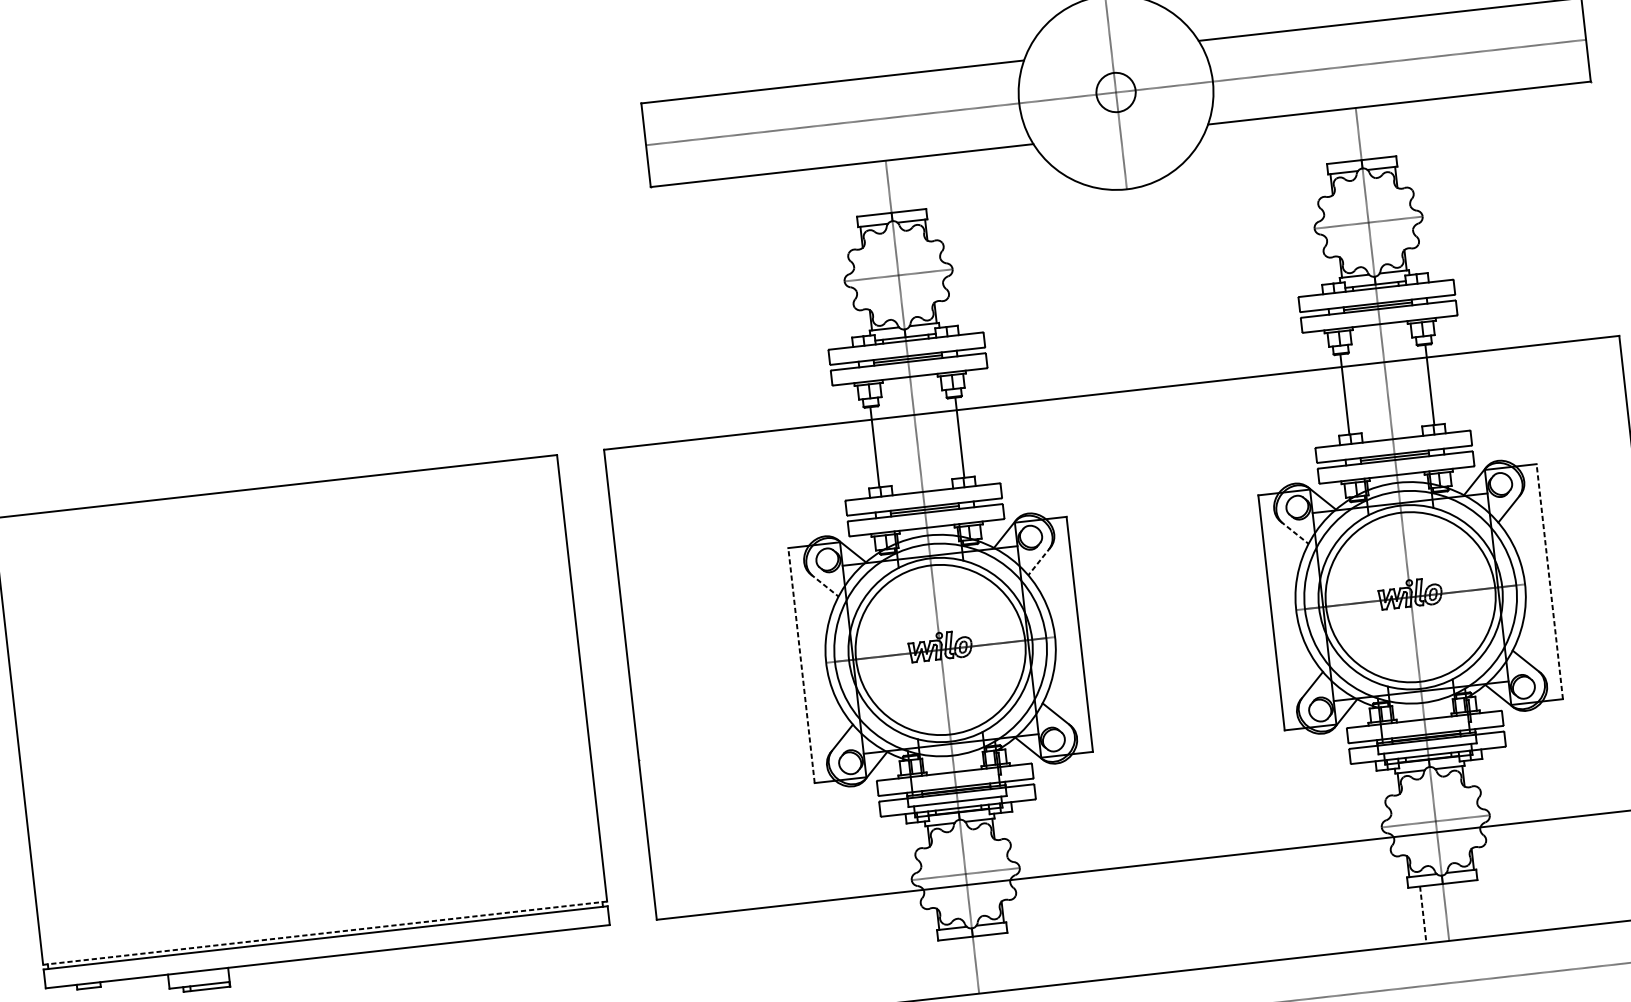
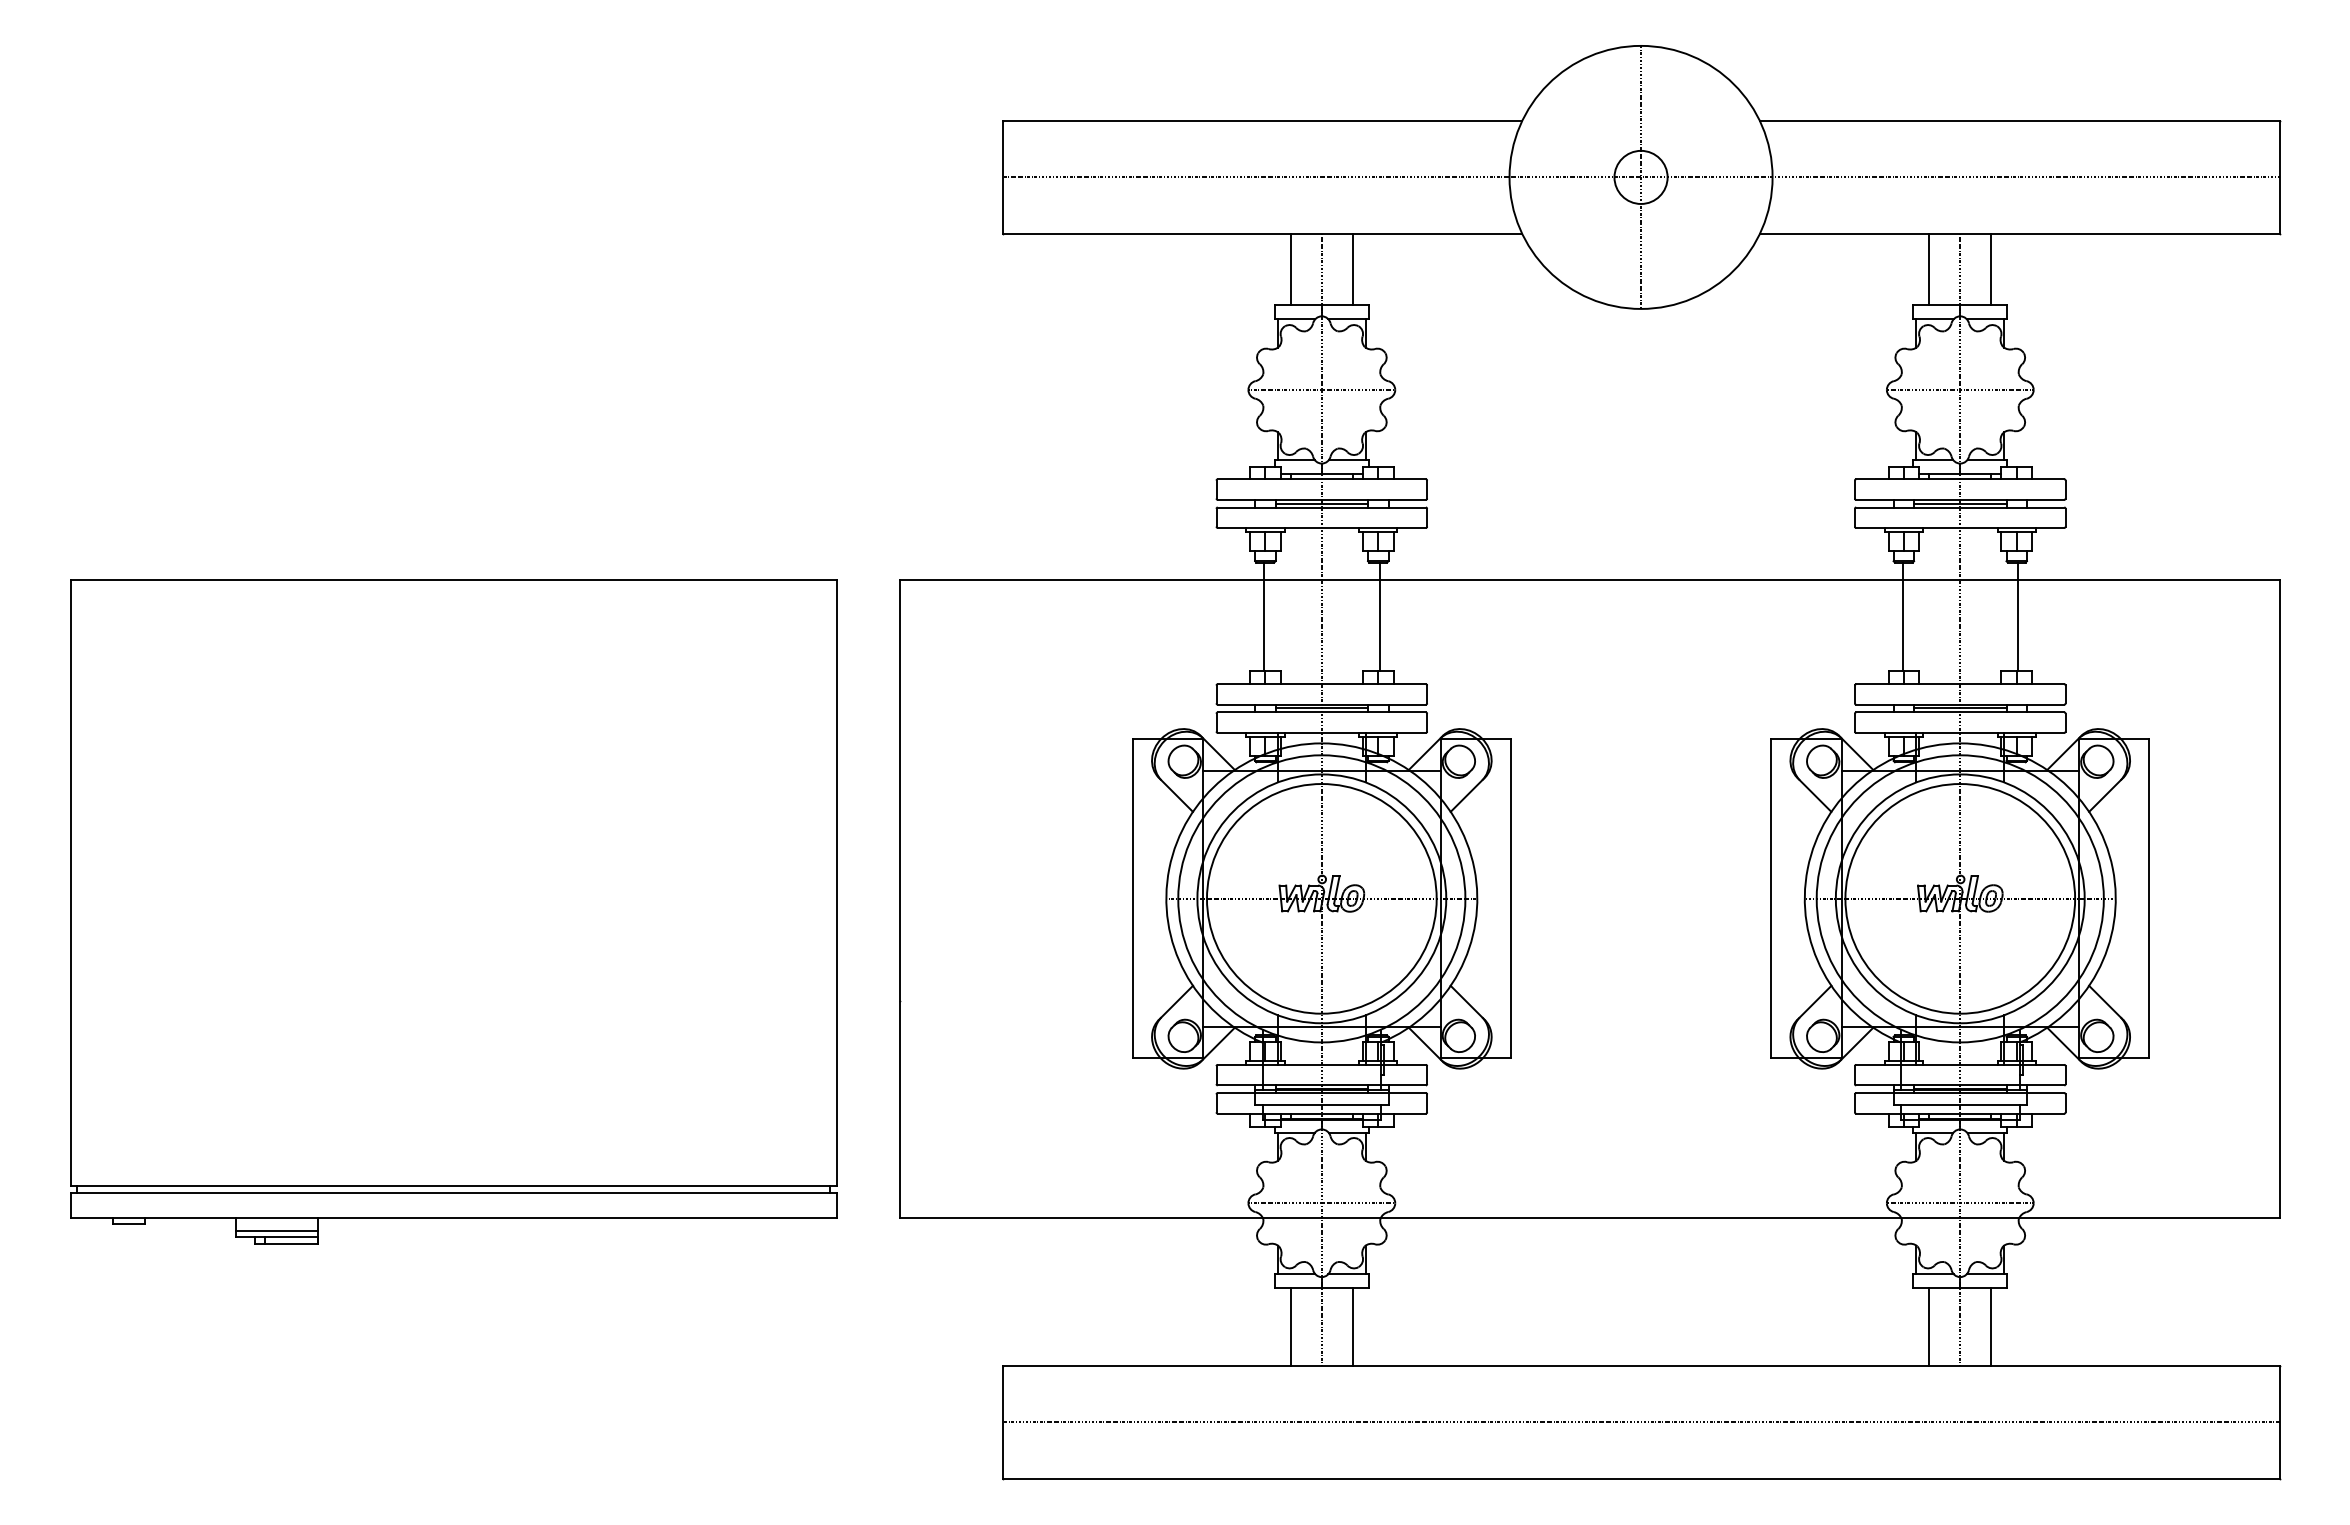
line: (1381, 131) -> (1991, 269), added
line: (1336, 136) -> (1929, 269), added
line: (911, 184) -> (1352, 269), added
line: (865, 189) -> (1290, 269), added
line: (1294, 533) -> (1814, 795), dashed -> solid
line: (1039, 561) -> (1467, 795), dashed -> solid
line: (1549, 581) -> (2149, 898), dashed -> solid
line: (825, 585) -> (1176, 795), dashed -> solid
line: (801, 665) -> (1132, 898), dashed -> solid
line: (1468, 909) -> (1991, 1326), added
line: (1423, 915) -> (1929, 1327), dashed -> solid
line: (325, 933) -> (454, 1186), dashed -> solid
line: (998, 962) -> (1352, 1326), added
line: (952, 967) -> (1290, 1326), added
line: (199, 980) -> (277, 1230), added

